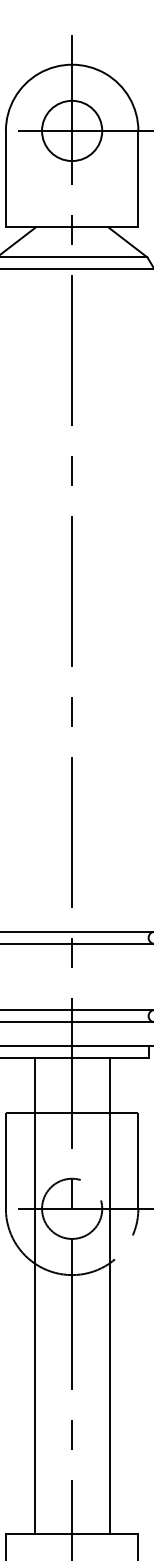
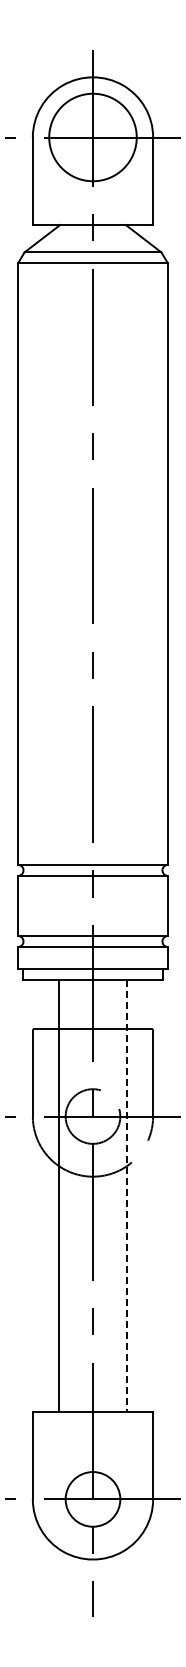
circle: (71, 130) -> (92, 137), size x1.6
line: (110, 1296) -> (127, 1196), solid -> dashed

